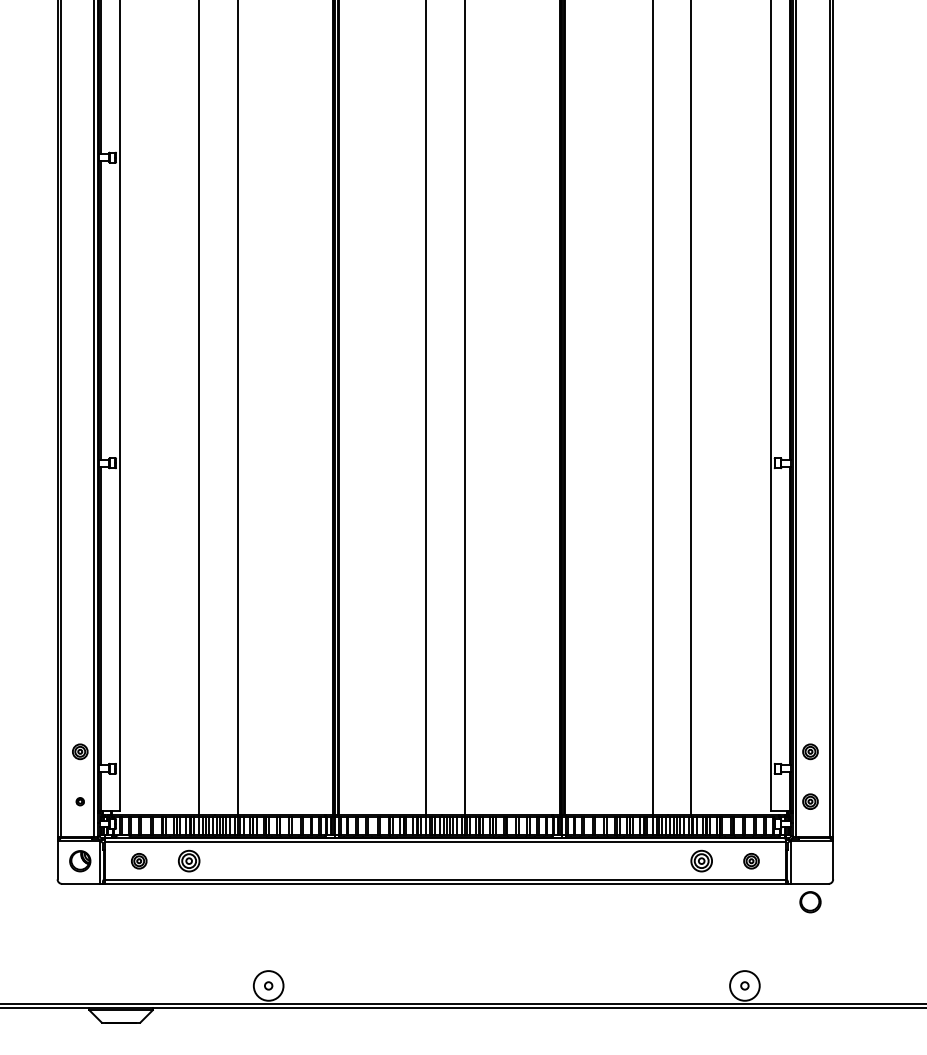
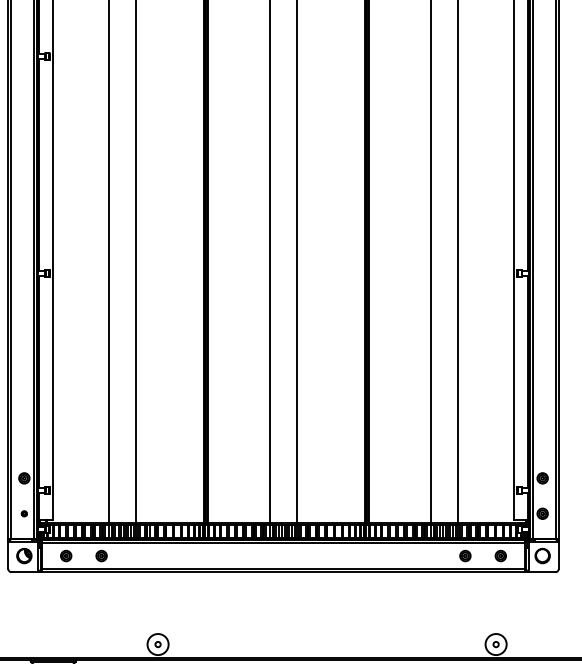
part: (188, 861) -> (101, 556), size x0.71
part: (701, 861) -> (465, 556), size x0.71
part: (810, 902) -> (542, 556), moved

